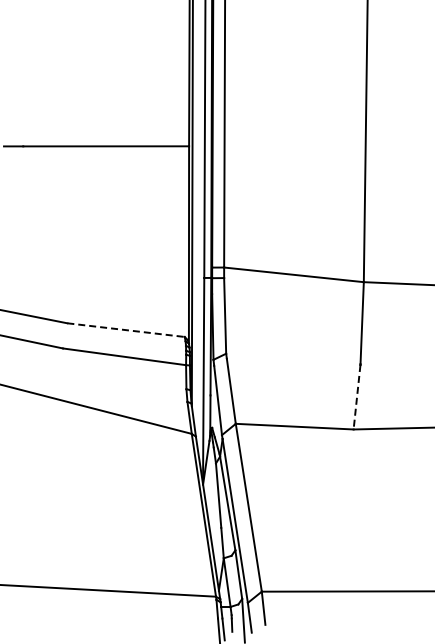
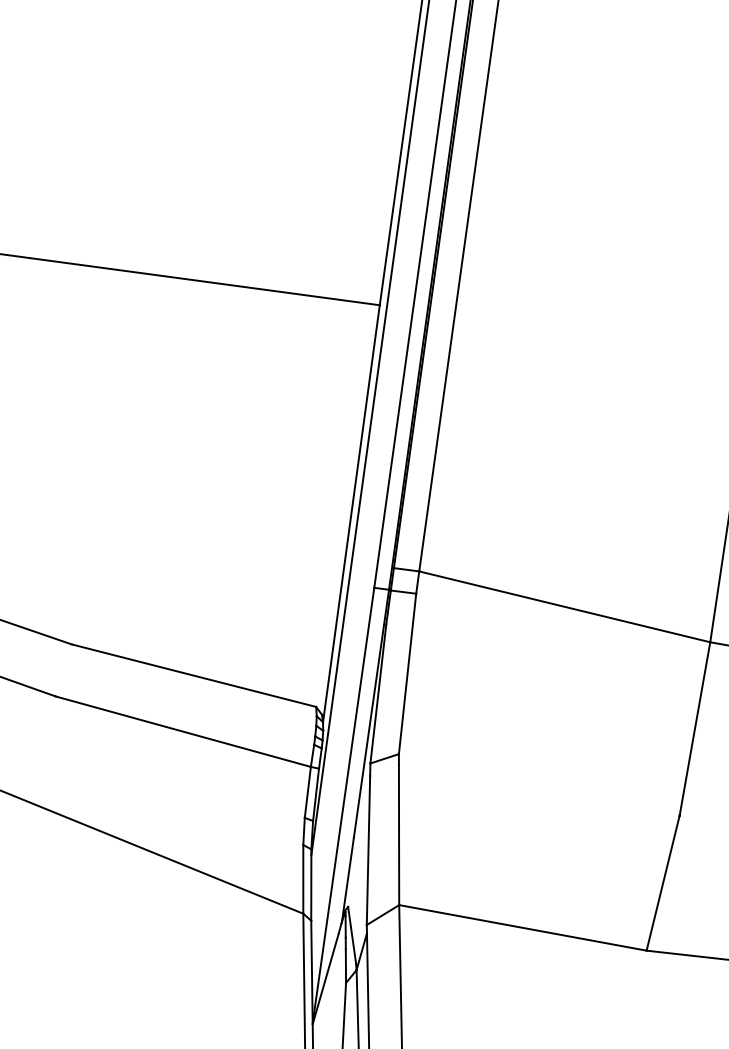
line: (126, 330) -> (194, 676), dashed -> solid
line: (356, 397) -> (661, 883), dashed -> solid

